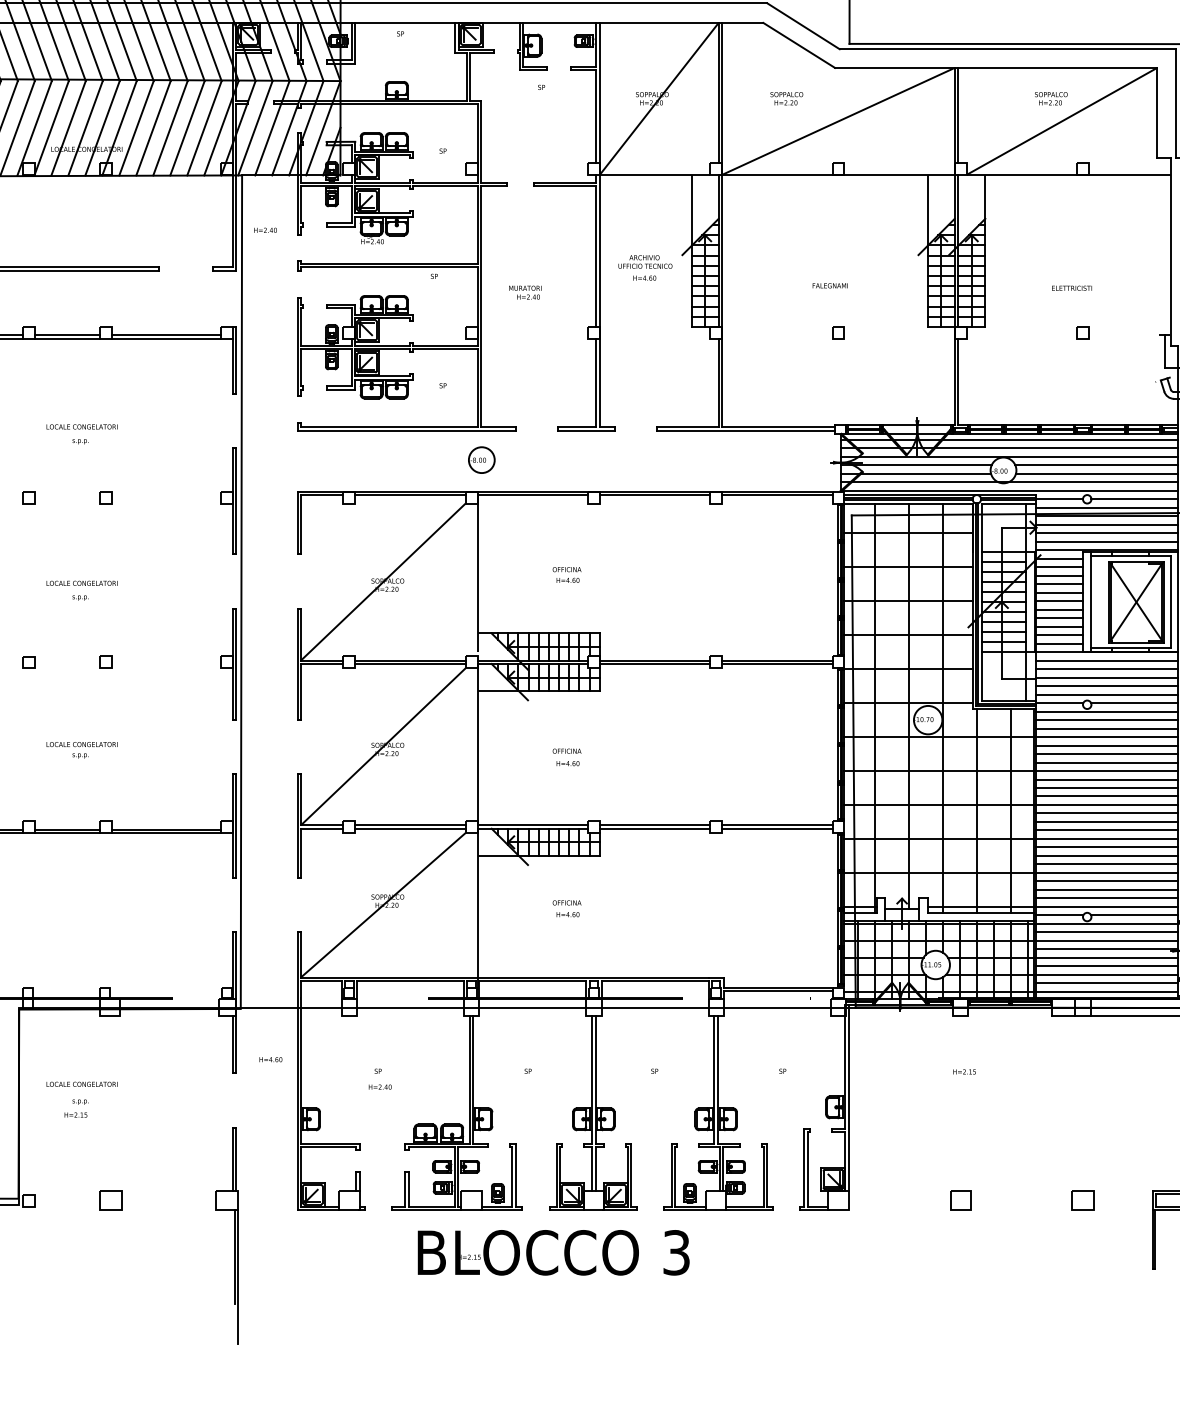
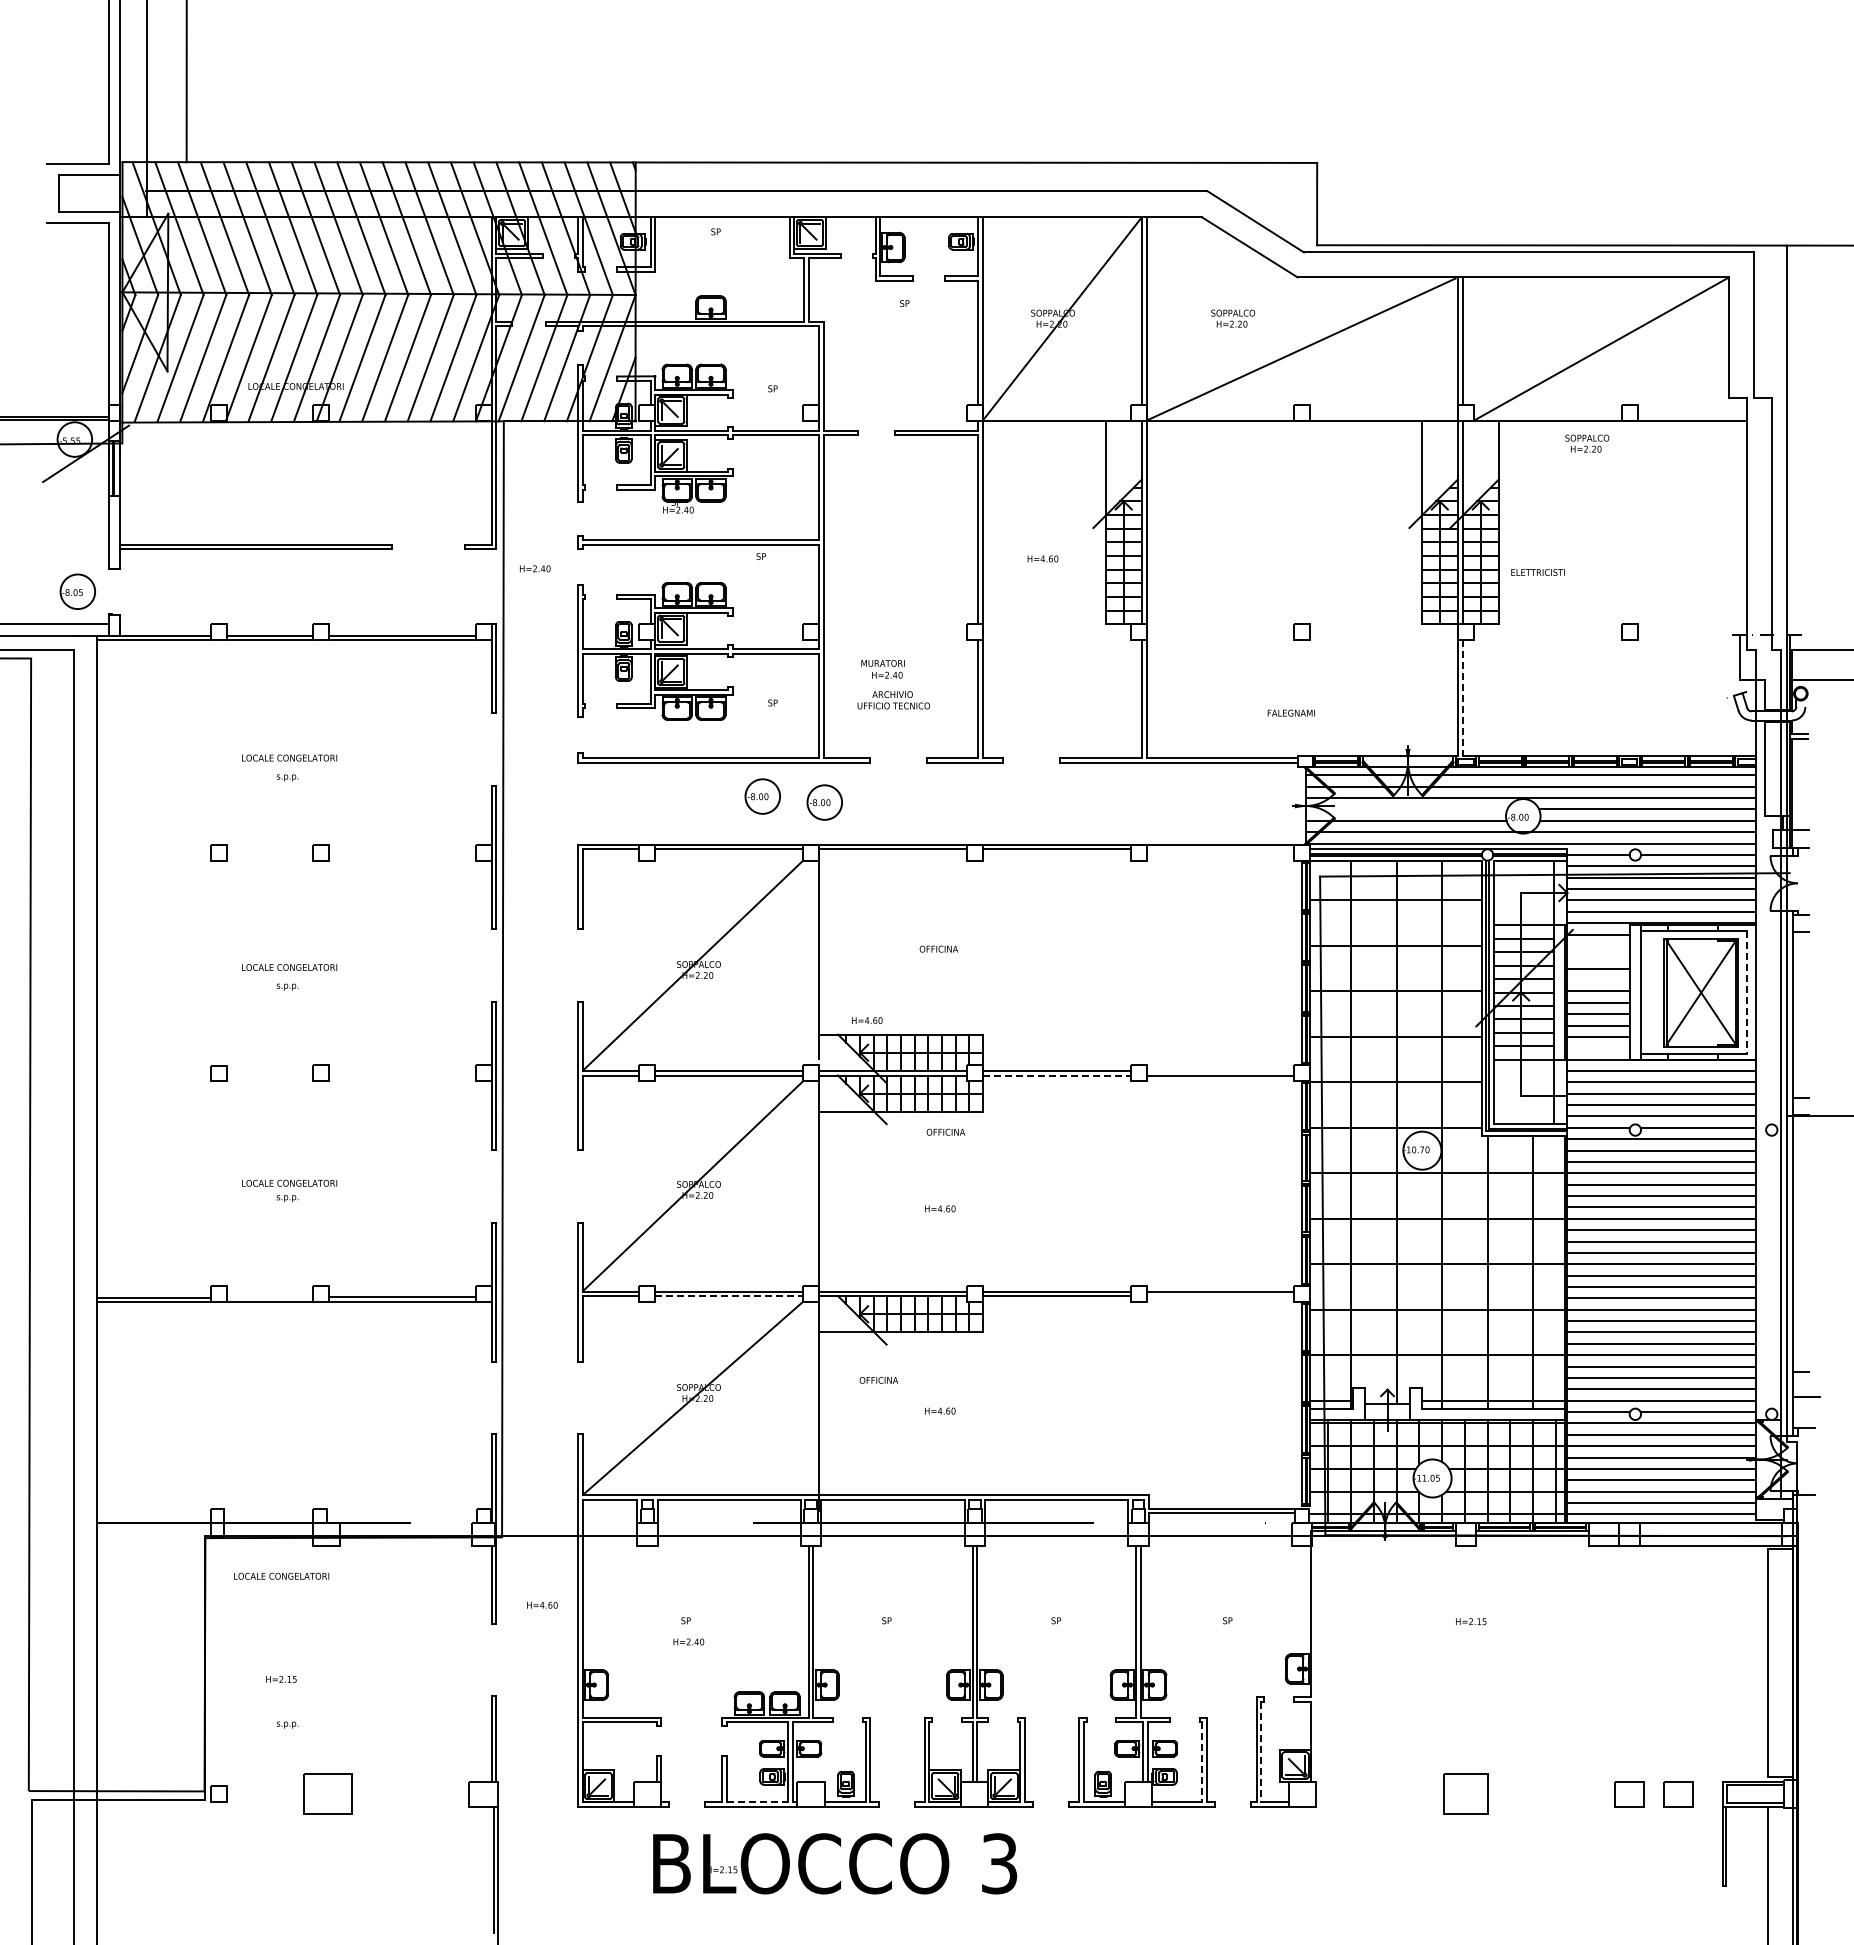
text: (1051, 98) -> (1587, 443), moved
text: (265, 230) -> (535, 568), moved
text: (645, 262) -> (893, 700), moved
text: (829, 285) -> (1290, 712), moved
text: (1071, 288) -> (1537, 572), moved
text: (524, 292) -> (882, 669), moved
line: (958, 382) -> (1462, 698), solid -> dashed
part: (435, 455) -> (762, 796), added
line: (916, 465) -> (1406, 809), removed
line: (777, 495) -> (1220, 849), removed
line: (1058, 566) -> (1597, 945), removed
line: (1058, 575) -> (1597, 957), removed
text: (568, 580) -> (867, 1020), moved
line: (1058, 593) -> (1597, 980), removed
line: (1170, 602) -> (1747, 992), solid -> dashed
line: (1058, 643) -> (1597, 1048), removed
line: (777, 660) -> (1220, 1070), removed
line: (654, 664) -> (1056, 1075), solid -> dashed
text: (566, 750) -> (945, 1131), moved
line: (67, 829) -> (269, 1297), removed
line: (410, 829) -> (729, 1296), solid -> dashed
line: (777, 829) -> (1220, 1296), removed
text: (566, 903) -> (878, 1380), moved
text: (82, 1083) -> (281, 1575), moved
line: (848, 1097) -> (1315, 1656), removed
text: (80, 1101) -> (287, 1724), moved
line: (807, 1169) -> (1261, 1752), solid -> dashed
line: (763, 1177) -> (1202, 1762), solid -> dashed
part: (110, 1201) -> (327, 1794), size x1.6
part: (960, 1201) -> (1465, 1794), size x1.6
part: (1119, 1201) -> (1678, 1794), added
line: (431, 1206) -> (757, 1801), solid -> dashed
text: (554, 1252) -> (835, 1863), moved

